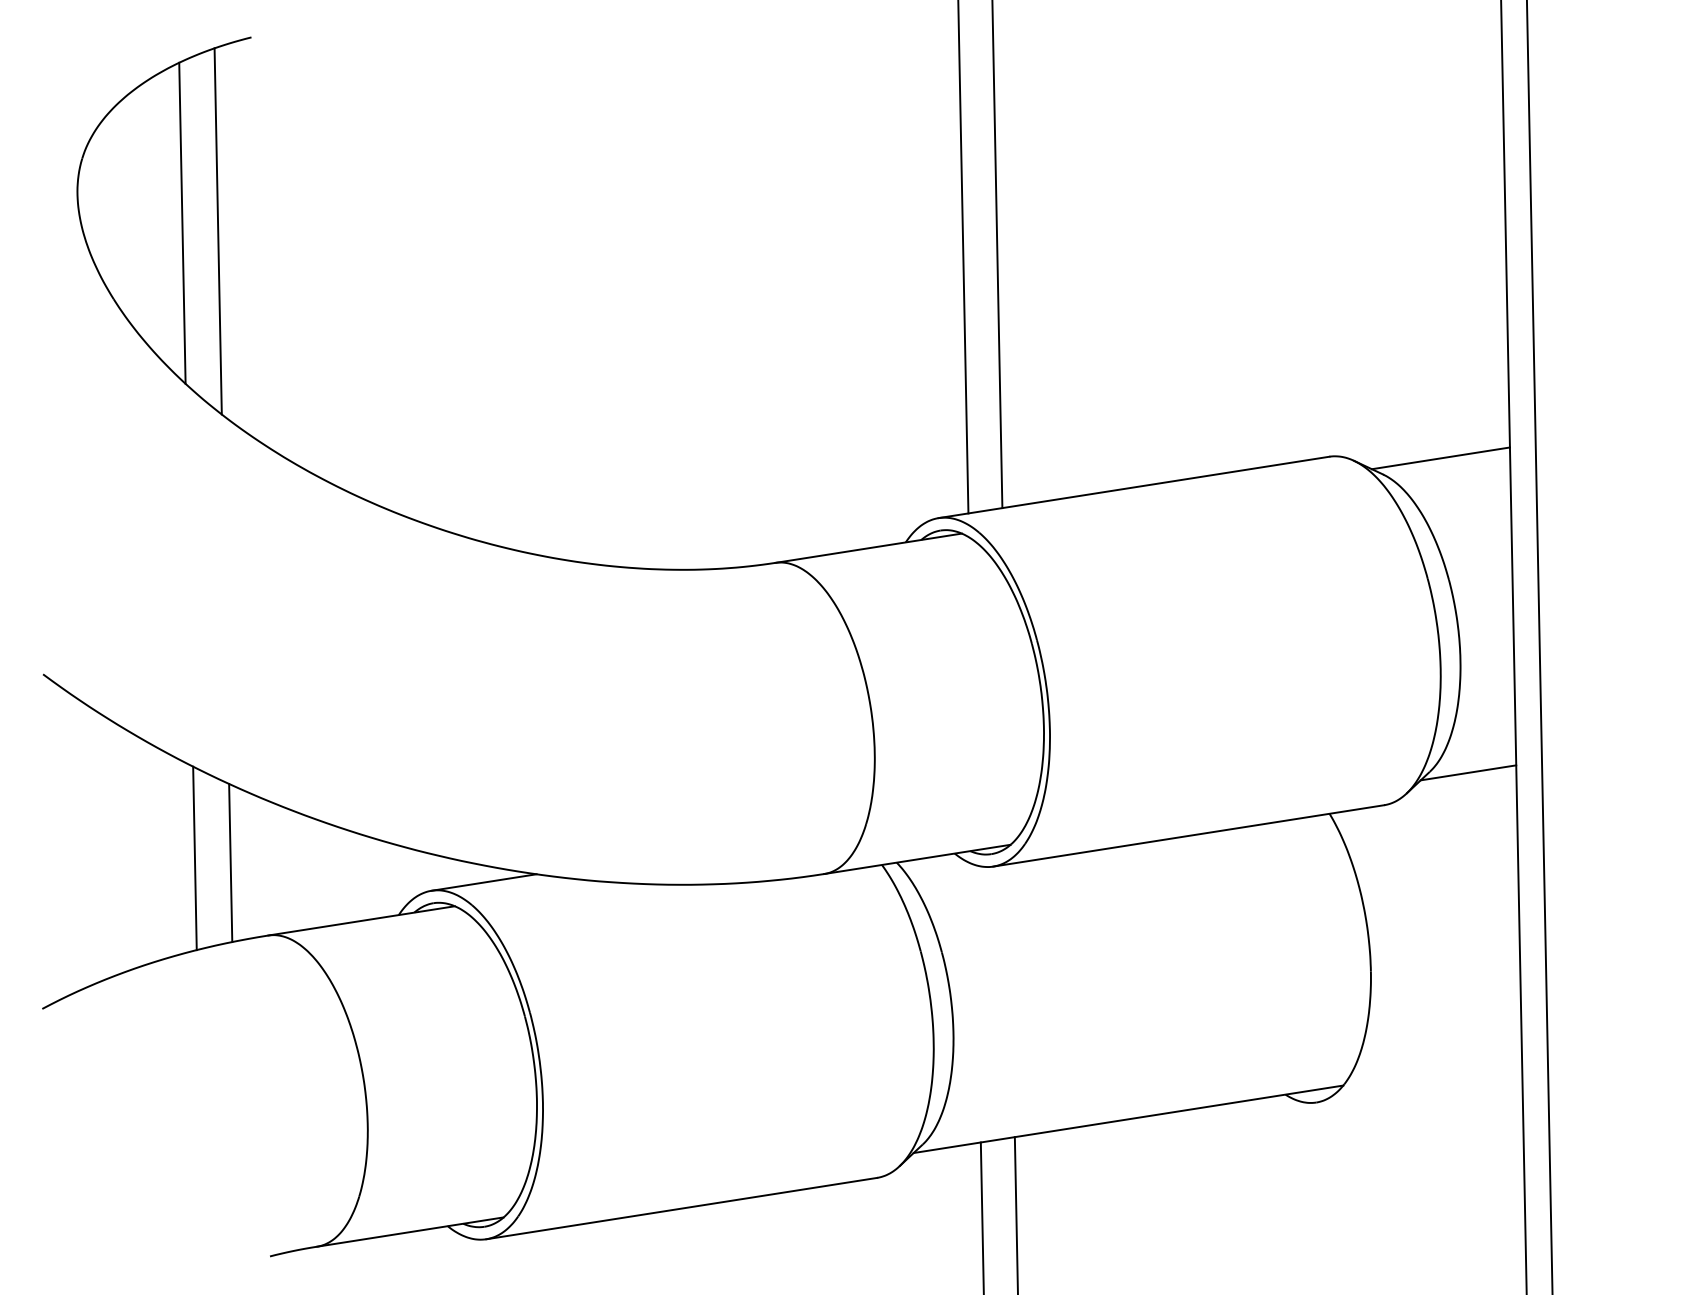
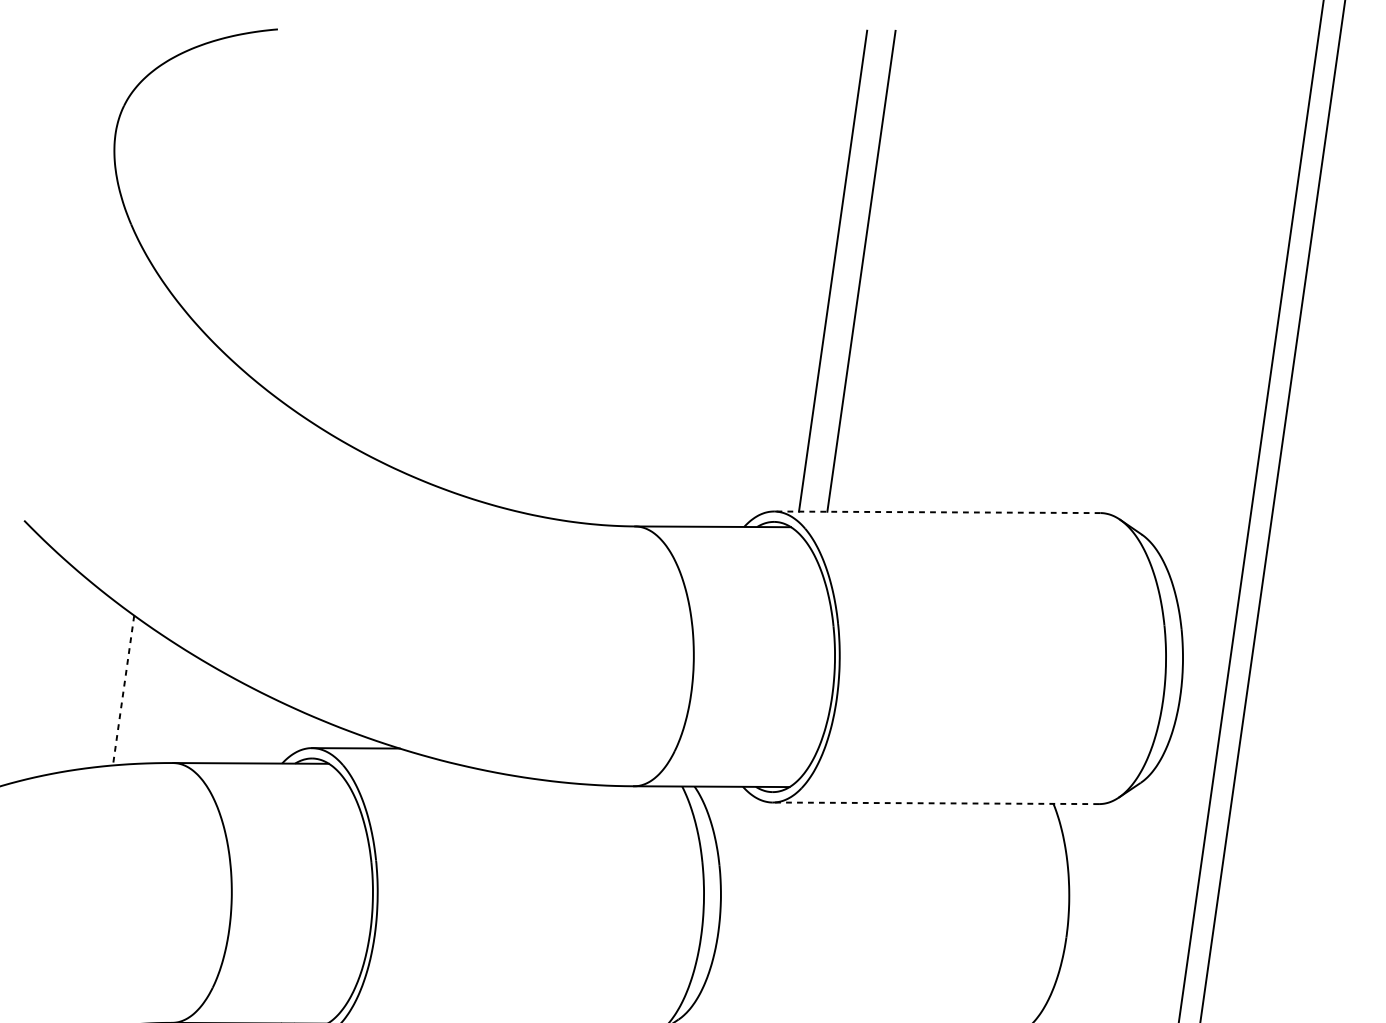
line: (182, 222) -> (197, 171), removed
line: (217, 231) -> (224, 182), removed
line: (1440, 458) -> (1190, 529), removed
line: (1134, 487) -> (937, 512), solid -> dashed
line: (1468, 772) -> (1172, 788), removed
line: (1188, 835) -> (935, 802), solid -> dashed
line: (194, 858) -> (123, 690), solid -> dashed
line: (230, 862) -> (152, 698), removed

